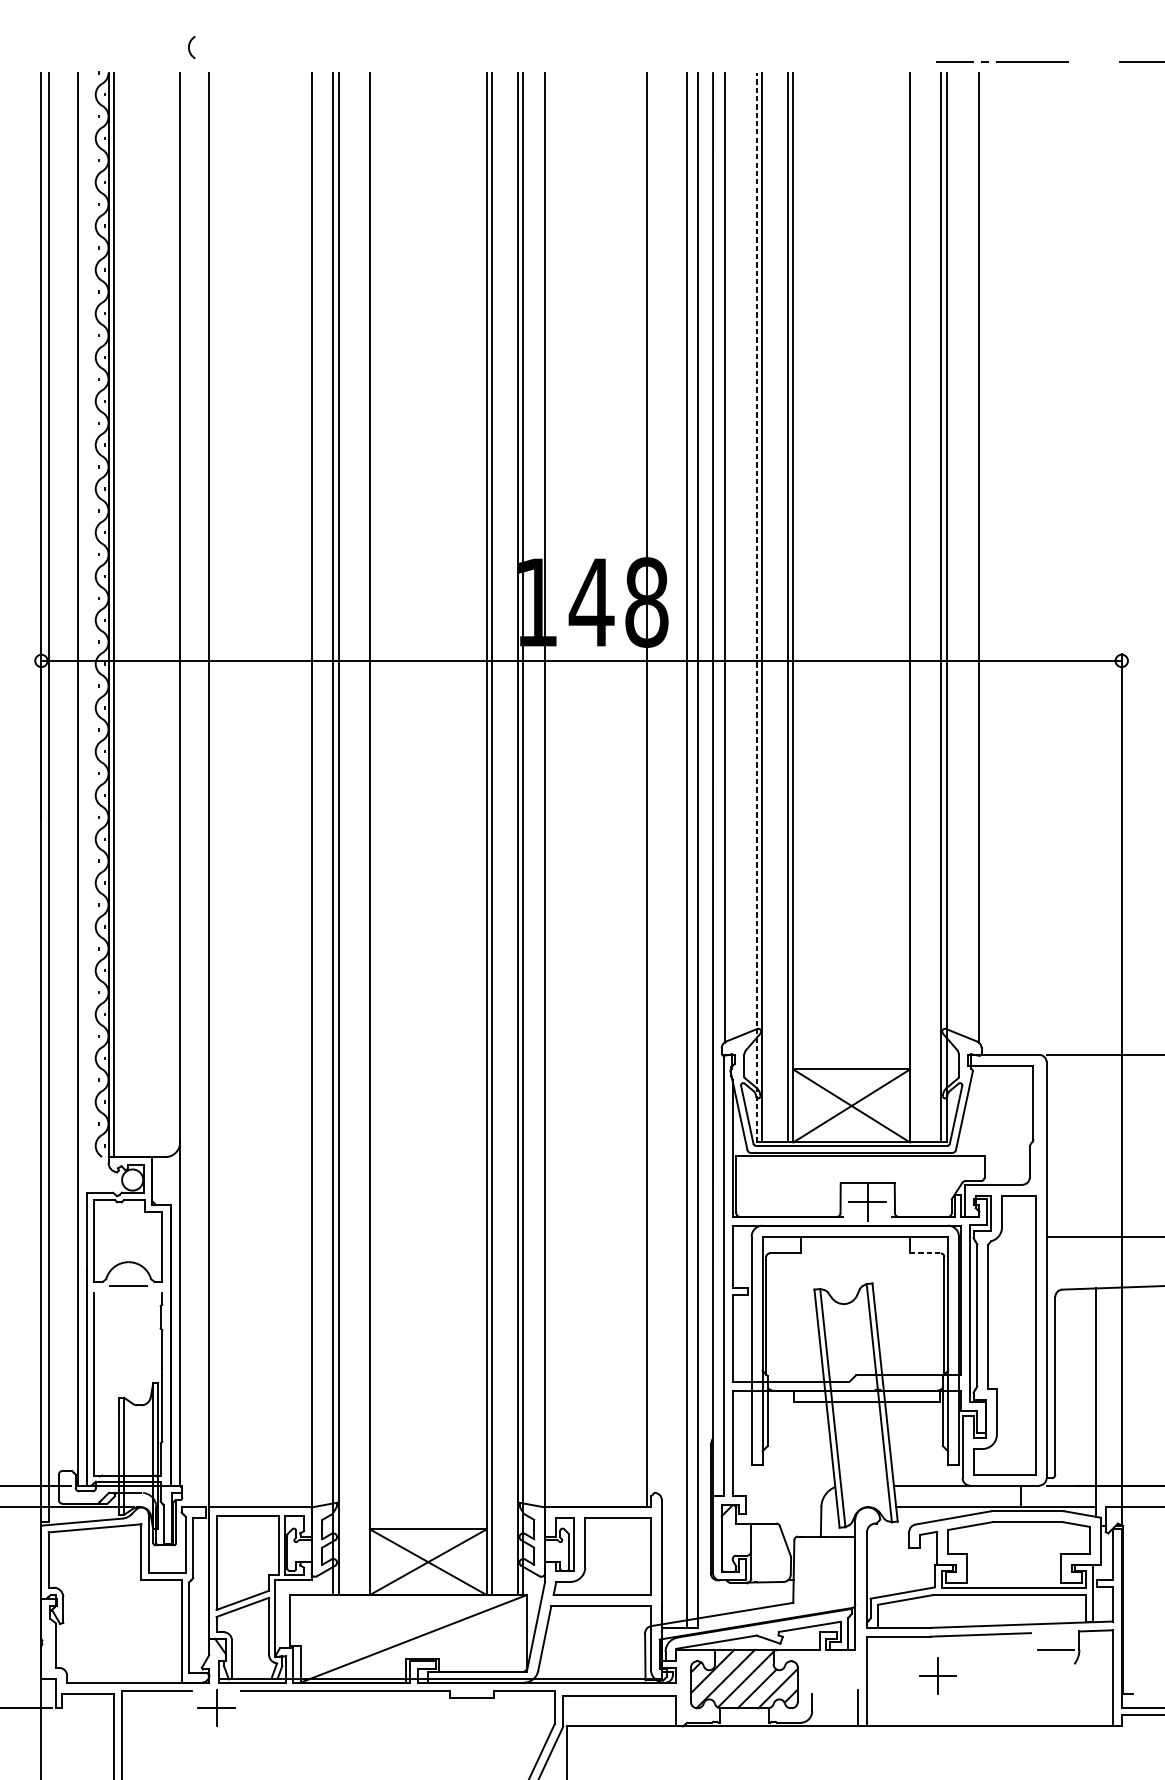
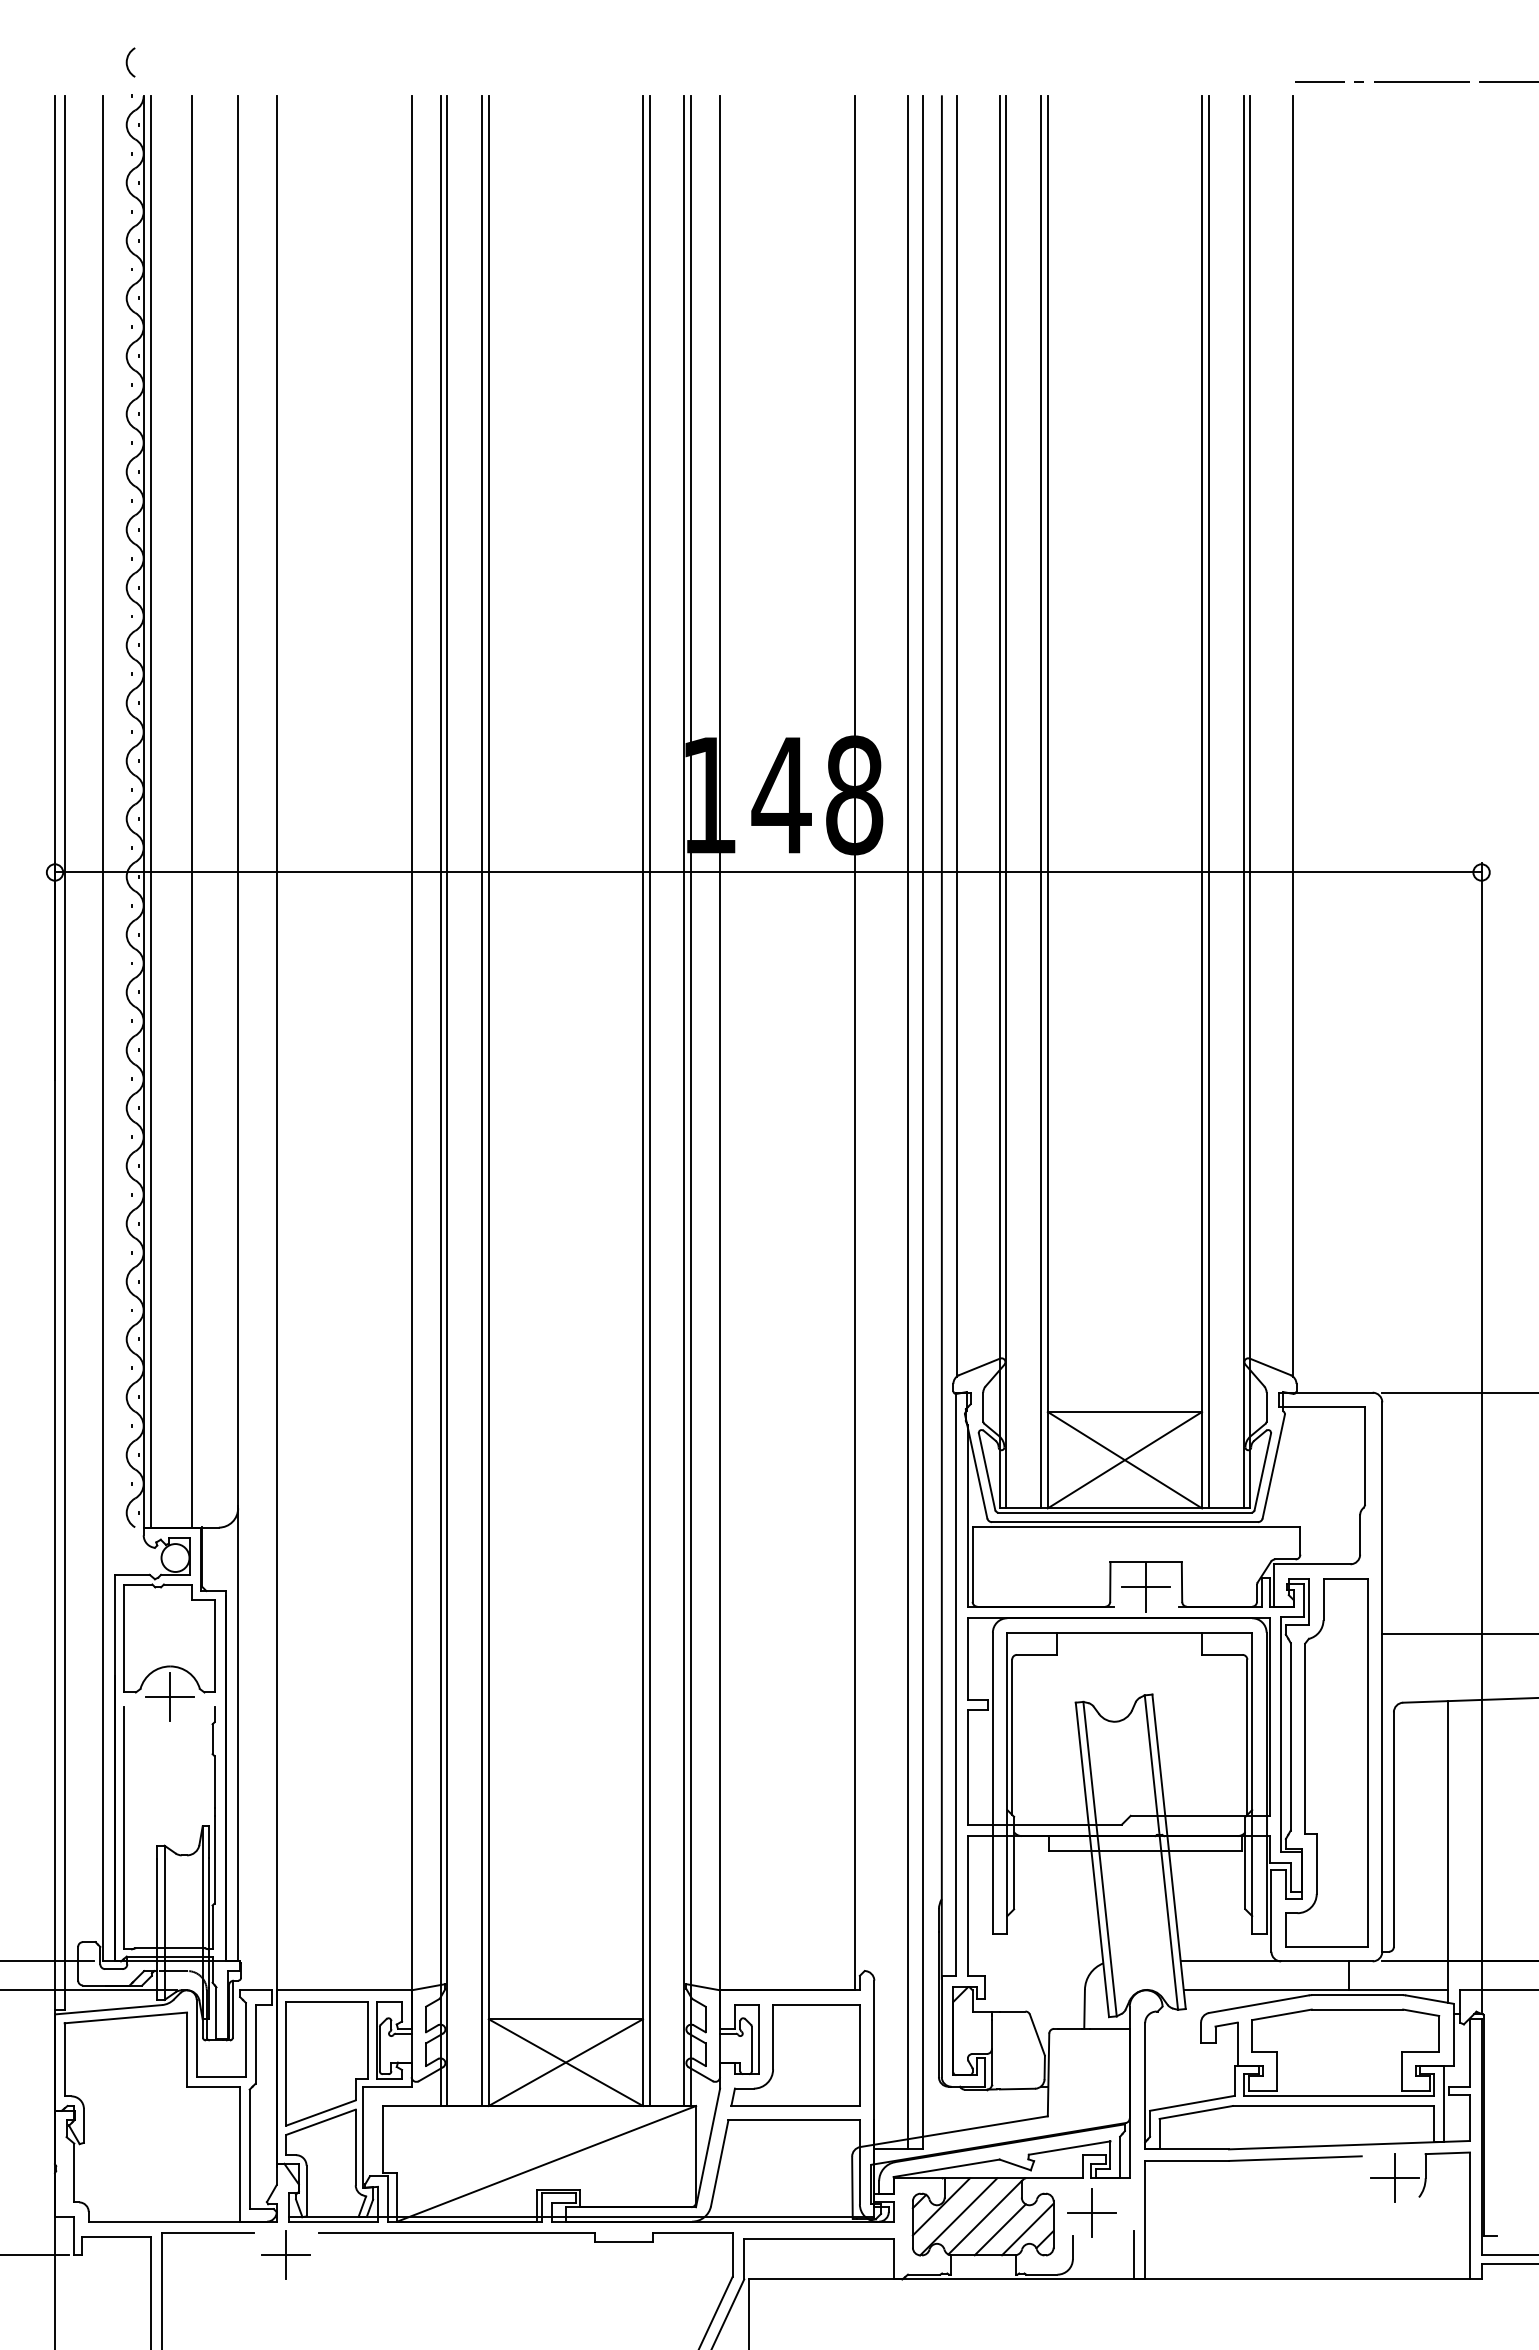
arc: (189, 47) -> (127, 62), moved
line: (1002, 61) -> (1382, 81), moved
line: (756, 607) -> (999, 801), dashed -> solid
line: (914, 607) -> (1208, 802), added
line: (144, 614) -> (191, 811), added
line: (365, 833) -> (482, 1100), added
line: (925, 1253) -> (1222, 1654), dashed -> solid
line: (128, 1285) -> (170, 1697), added
line: (1055, 1649) -> (1394, 2178), added
part: (937, 1675) -> (1091, 2212), moved

